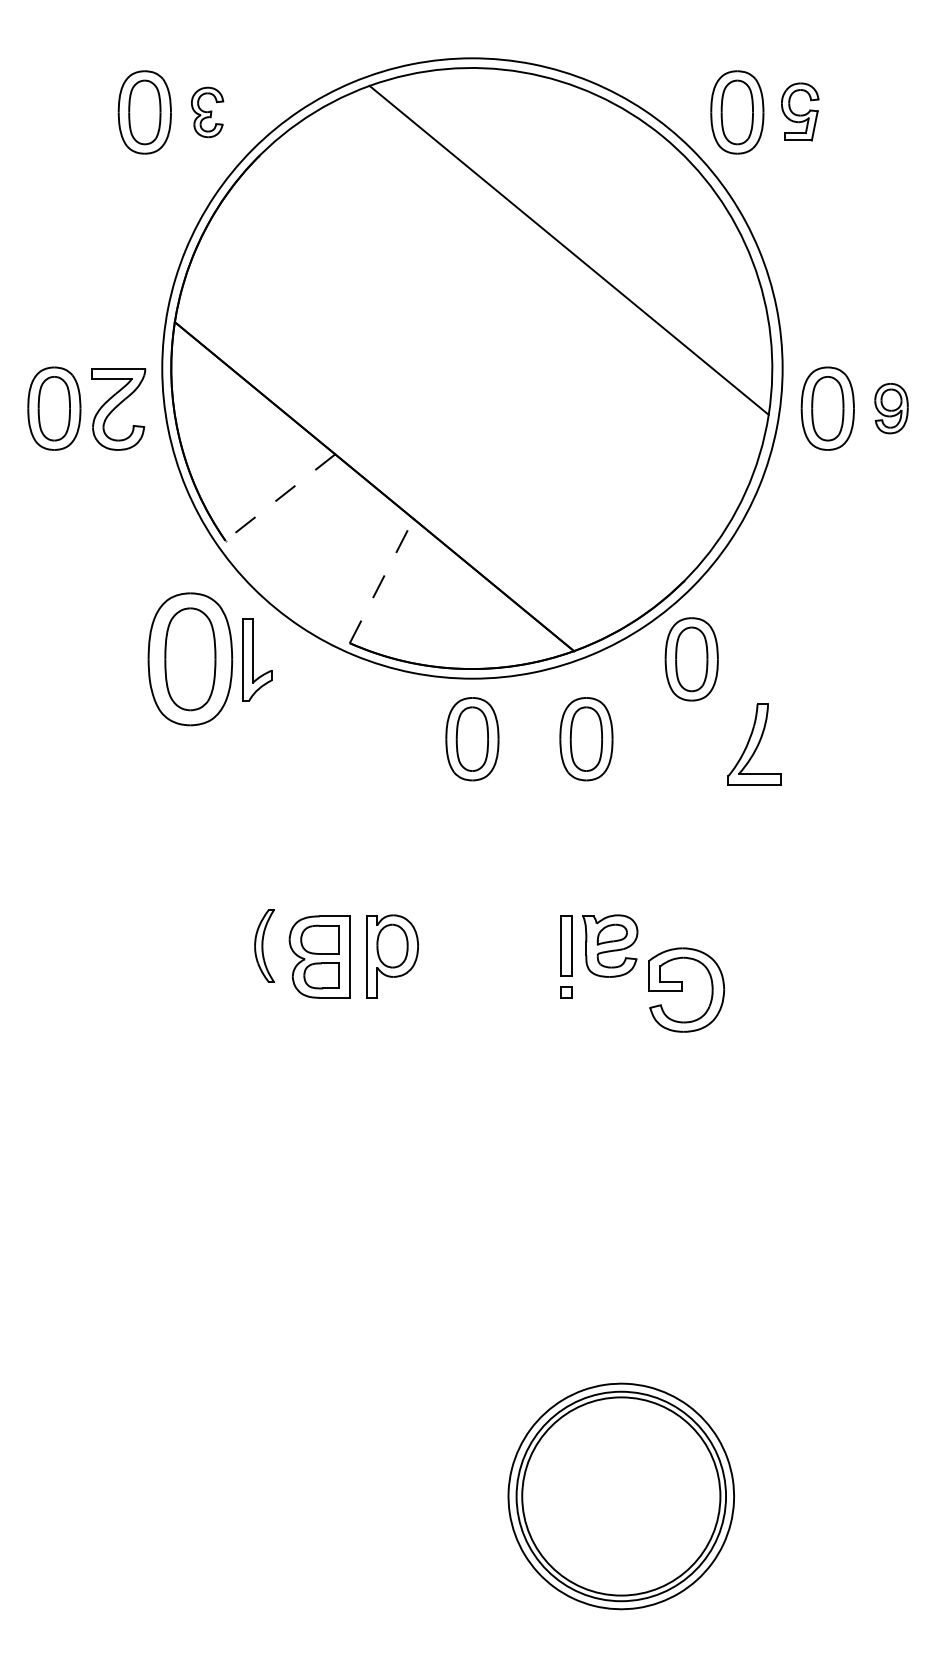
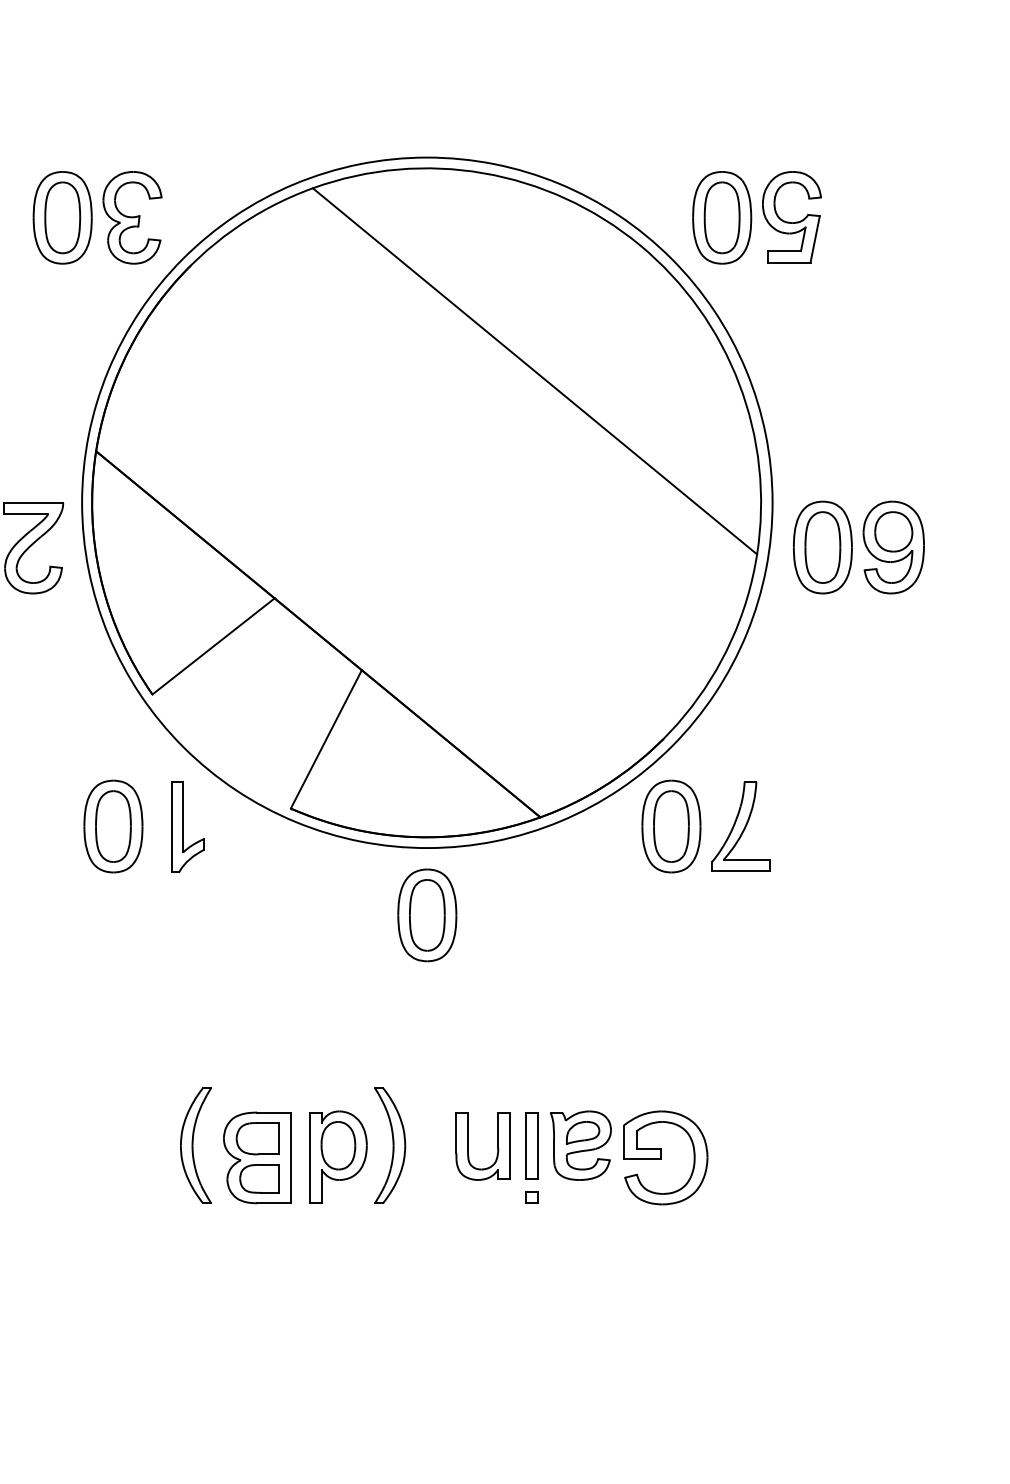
part: (800, 111) -> (792, 216), size x1.43
part: (207, 112) -> (132, 217), size x1.67
part: (891, 408) -> (893, 547), size x1.67
line: (280, 497) -> (213, 646), dashed -> solid
line: (381, 581) -> (326, 739), dashed -> solid
part: (190, 659) -> (113, 826), size x0.62
part: (586, 739) -> (554, 915), removed
part: (754, 744) -> (741, 826), moved
part: (264, 945) -> (195, 1145), size x1.43
part: (438, 945) -> (389, 1145), added
part: (509, 946) -> (468, 1146), added
part: (686, 989) -> (665, 1157), moved

